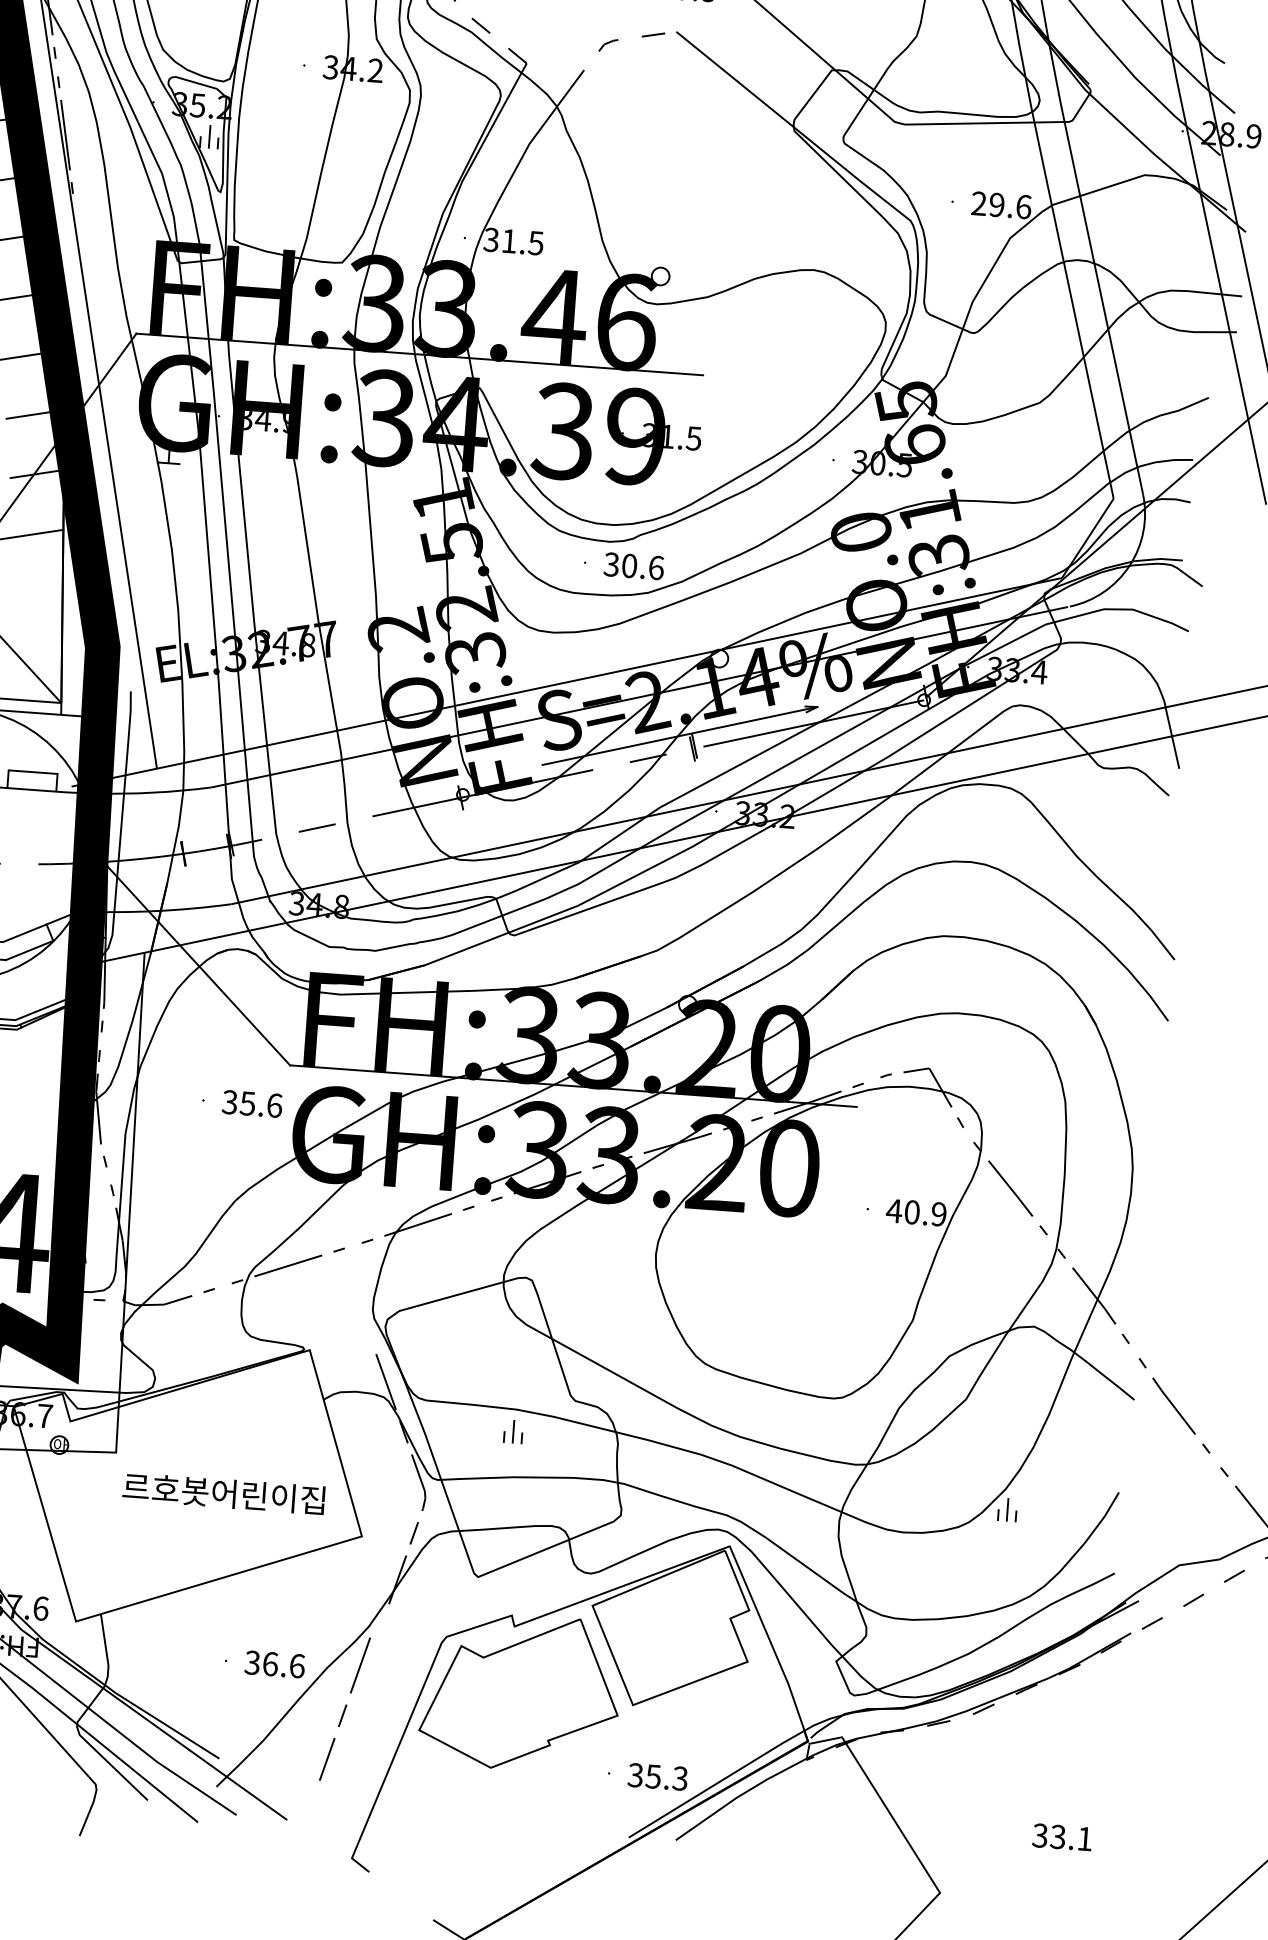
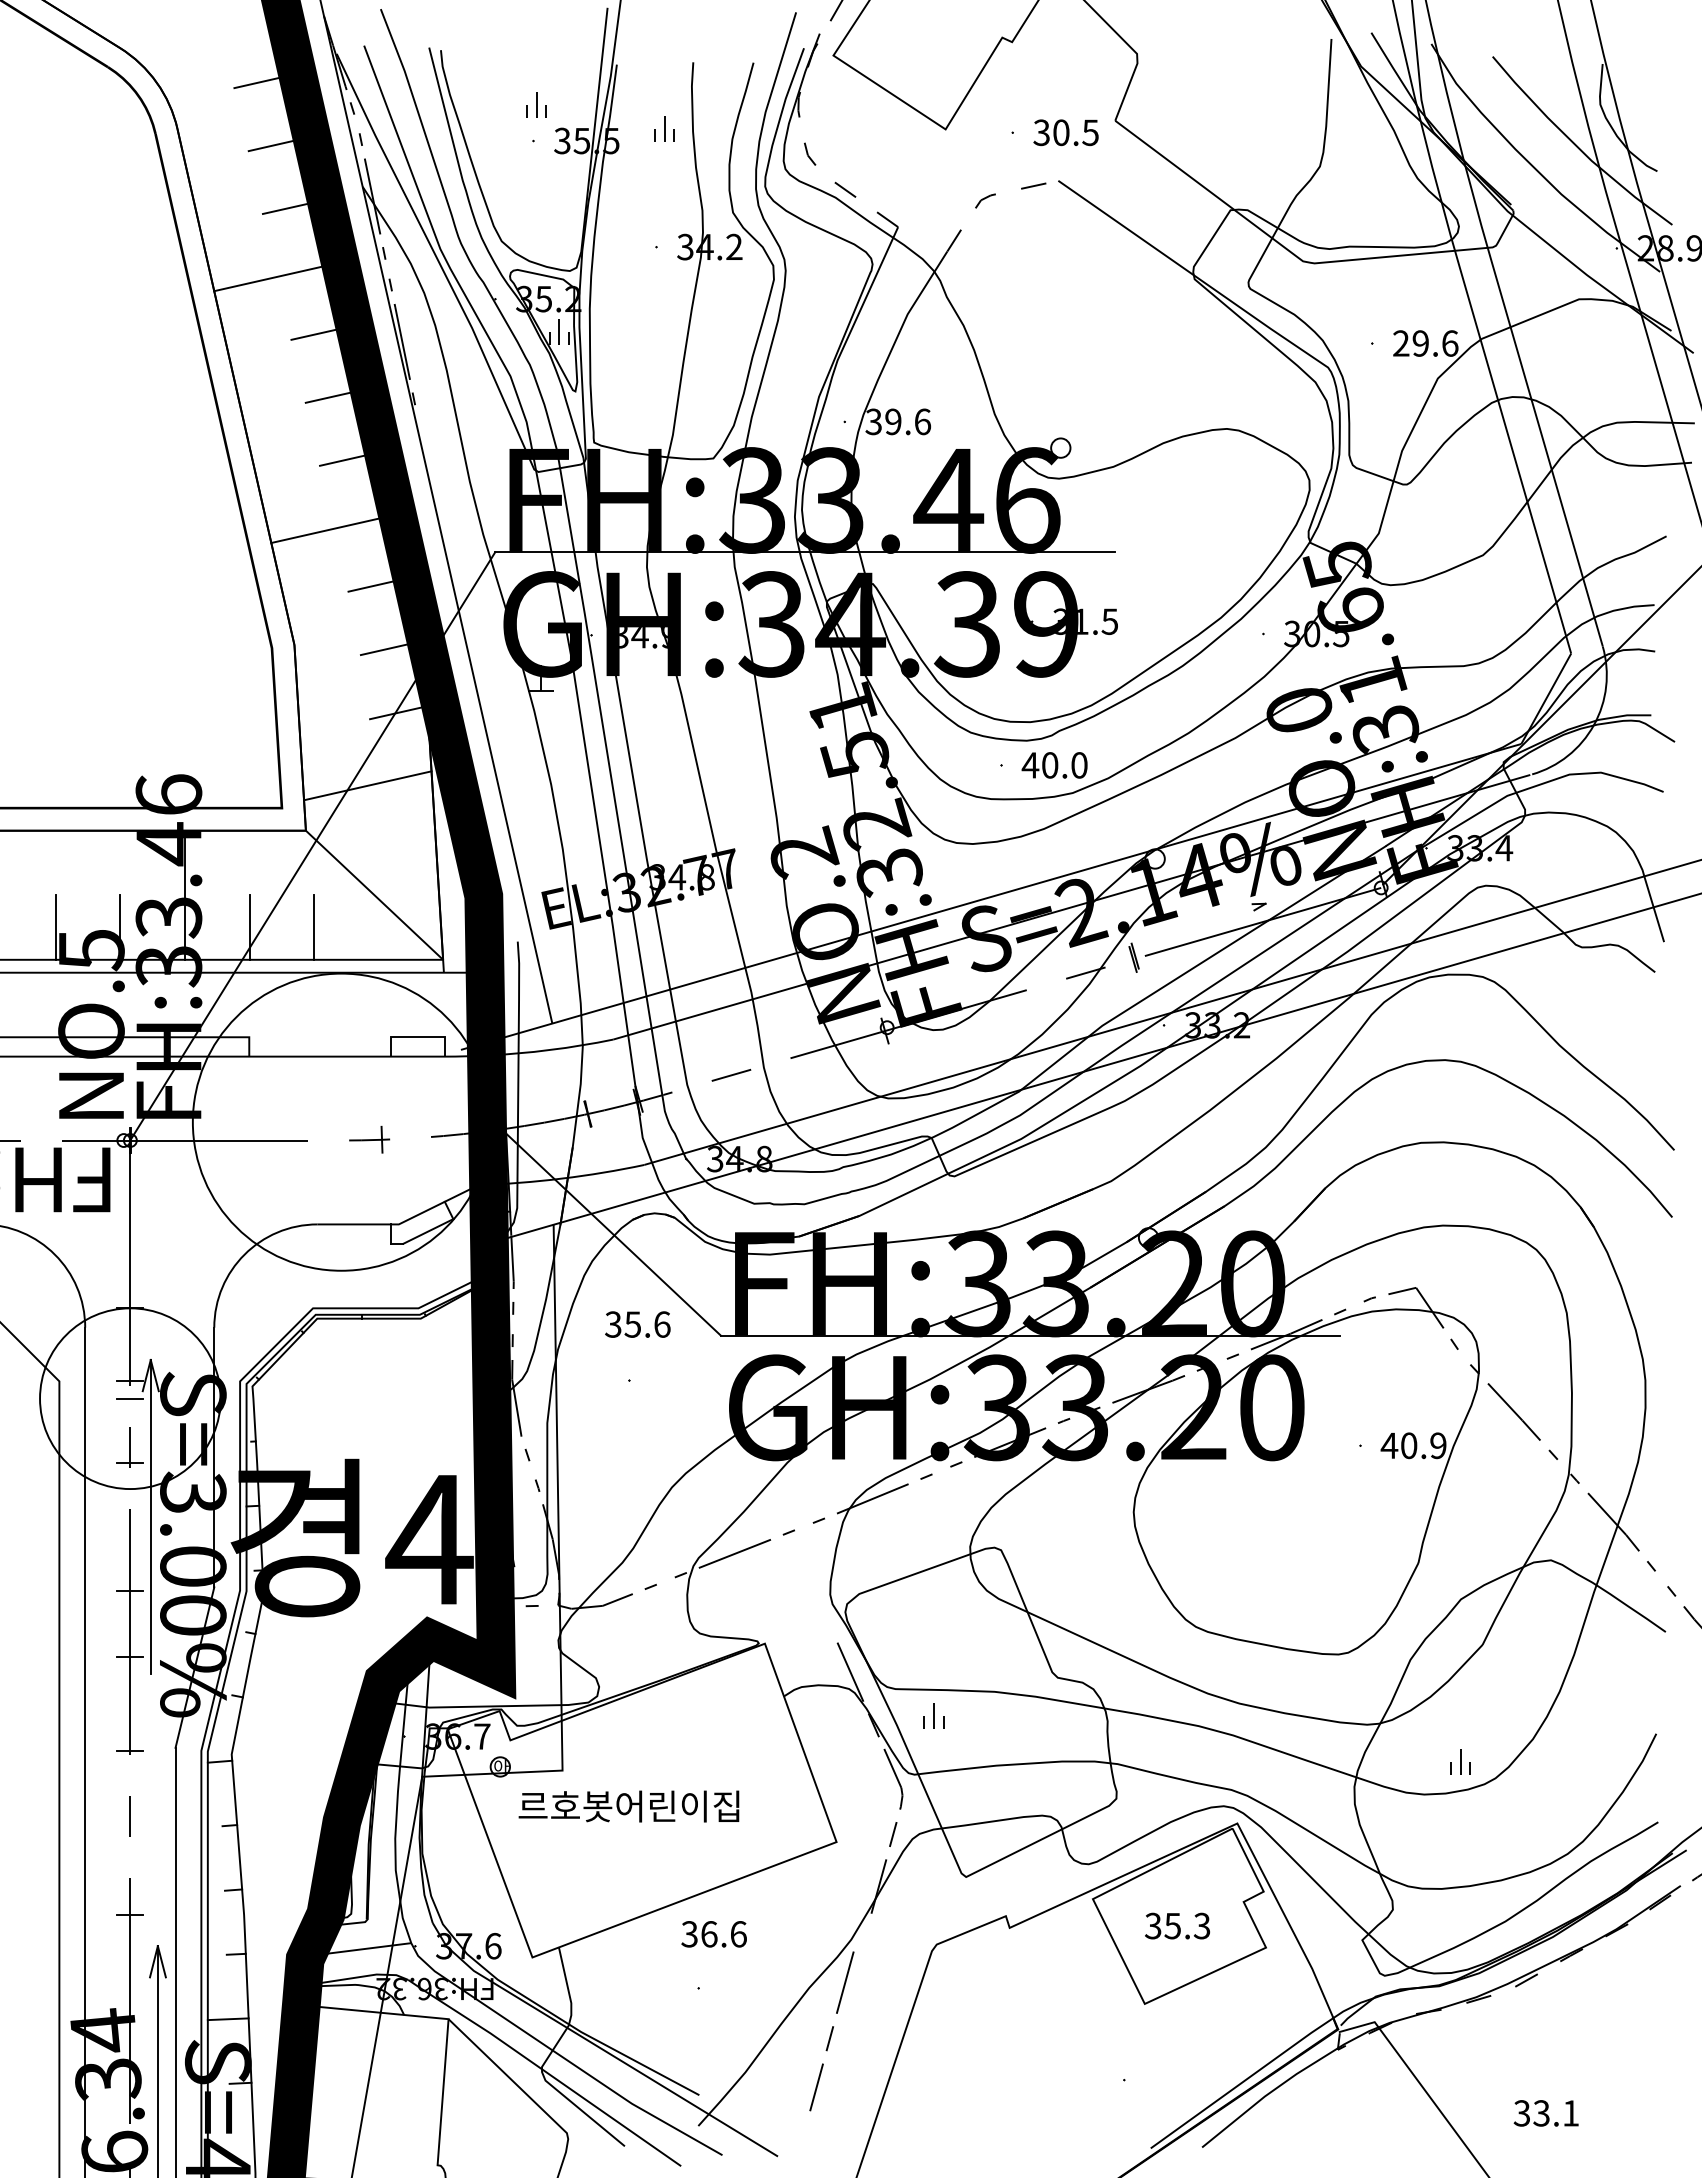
text: (523, 241) -> (908, 421), 31.5 -> 39.6
text: (633, 566) -> (1054, 765), 30.6 -> 40.0
line: (680, 735) -> (1118, 945), removed
text: (252, 1103) -> (637, 1324), moved
part: (513, 1431) -> (933, 1715), moved
text: (223, 1493) -> (628, 1806), moved
part: (1007, 1509) -> (1460, 1761), moved
text: (274, 1664) -> (713, 1934), moved
part: (520, 1692) -> (1021, 1999), removed
text: (657, 1776) -> (1177, 1925), moved
text: (1061, 1837) -> (1545, 2113), moved

